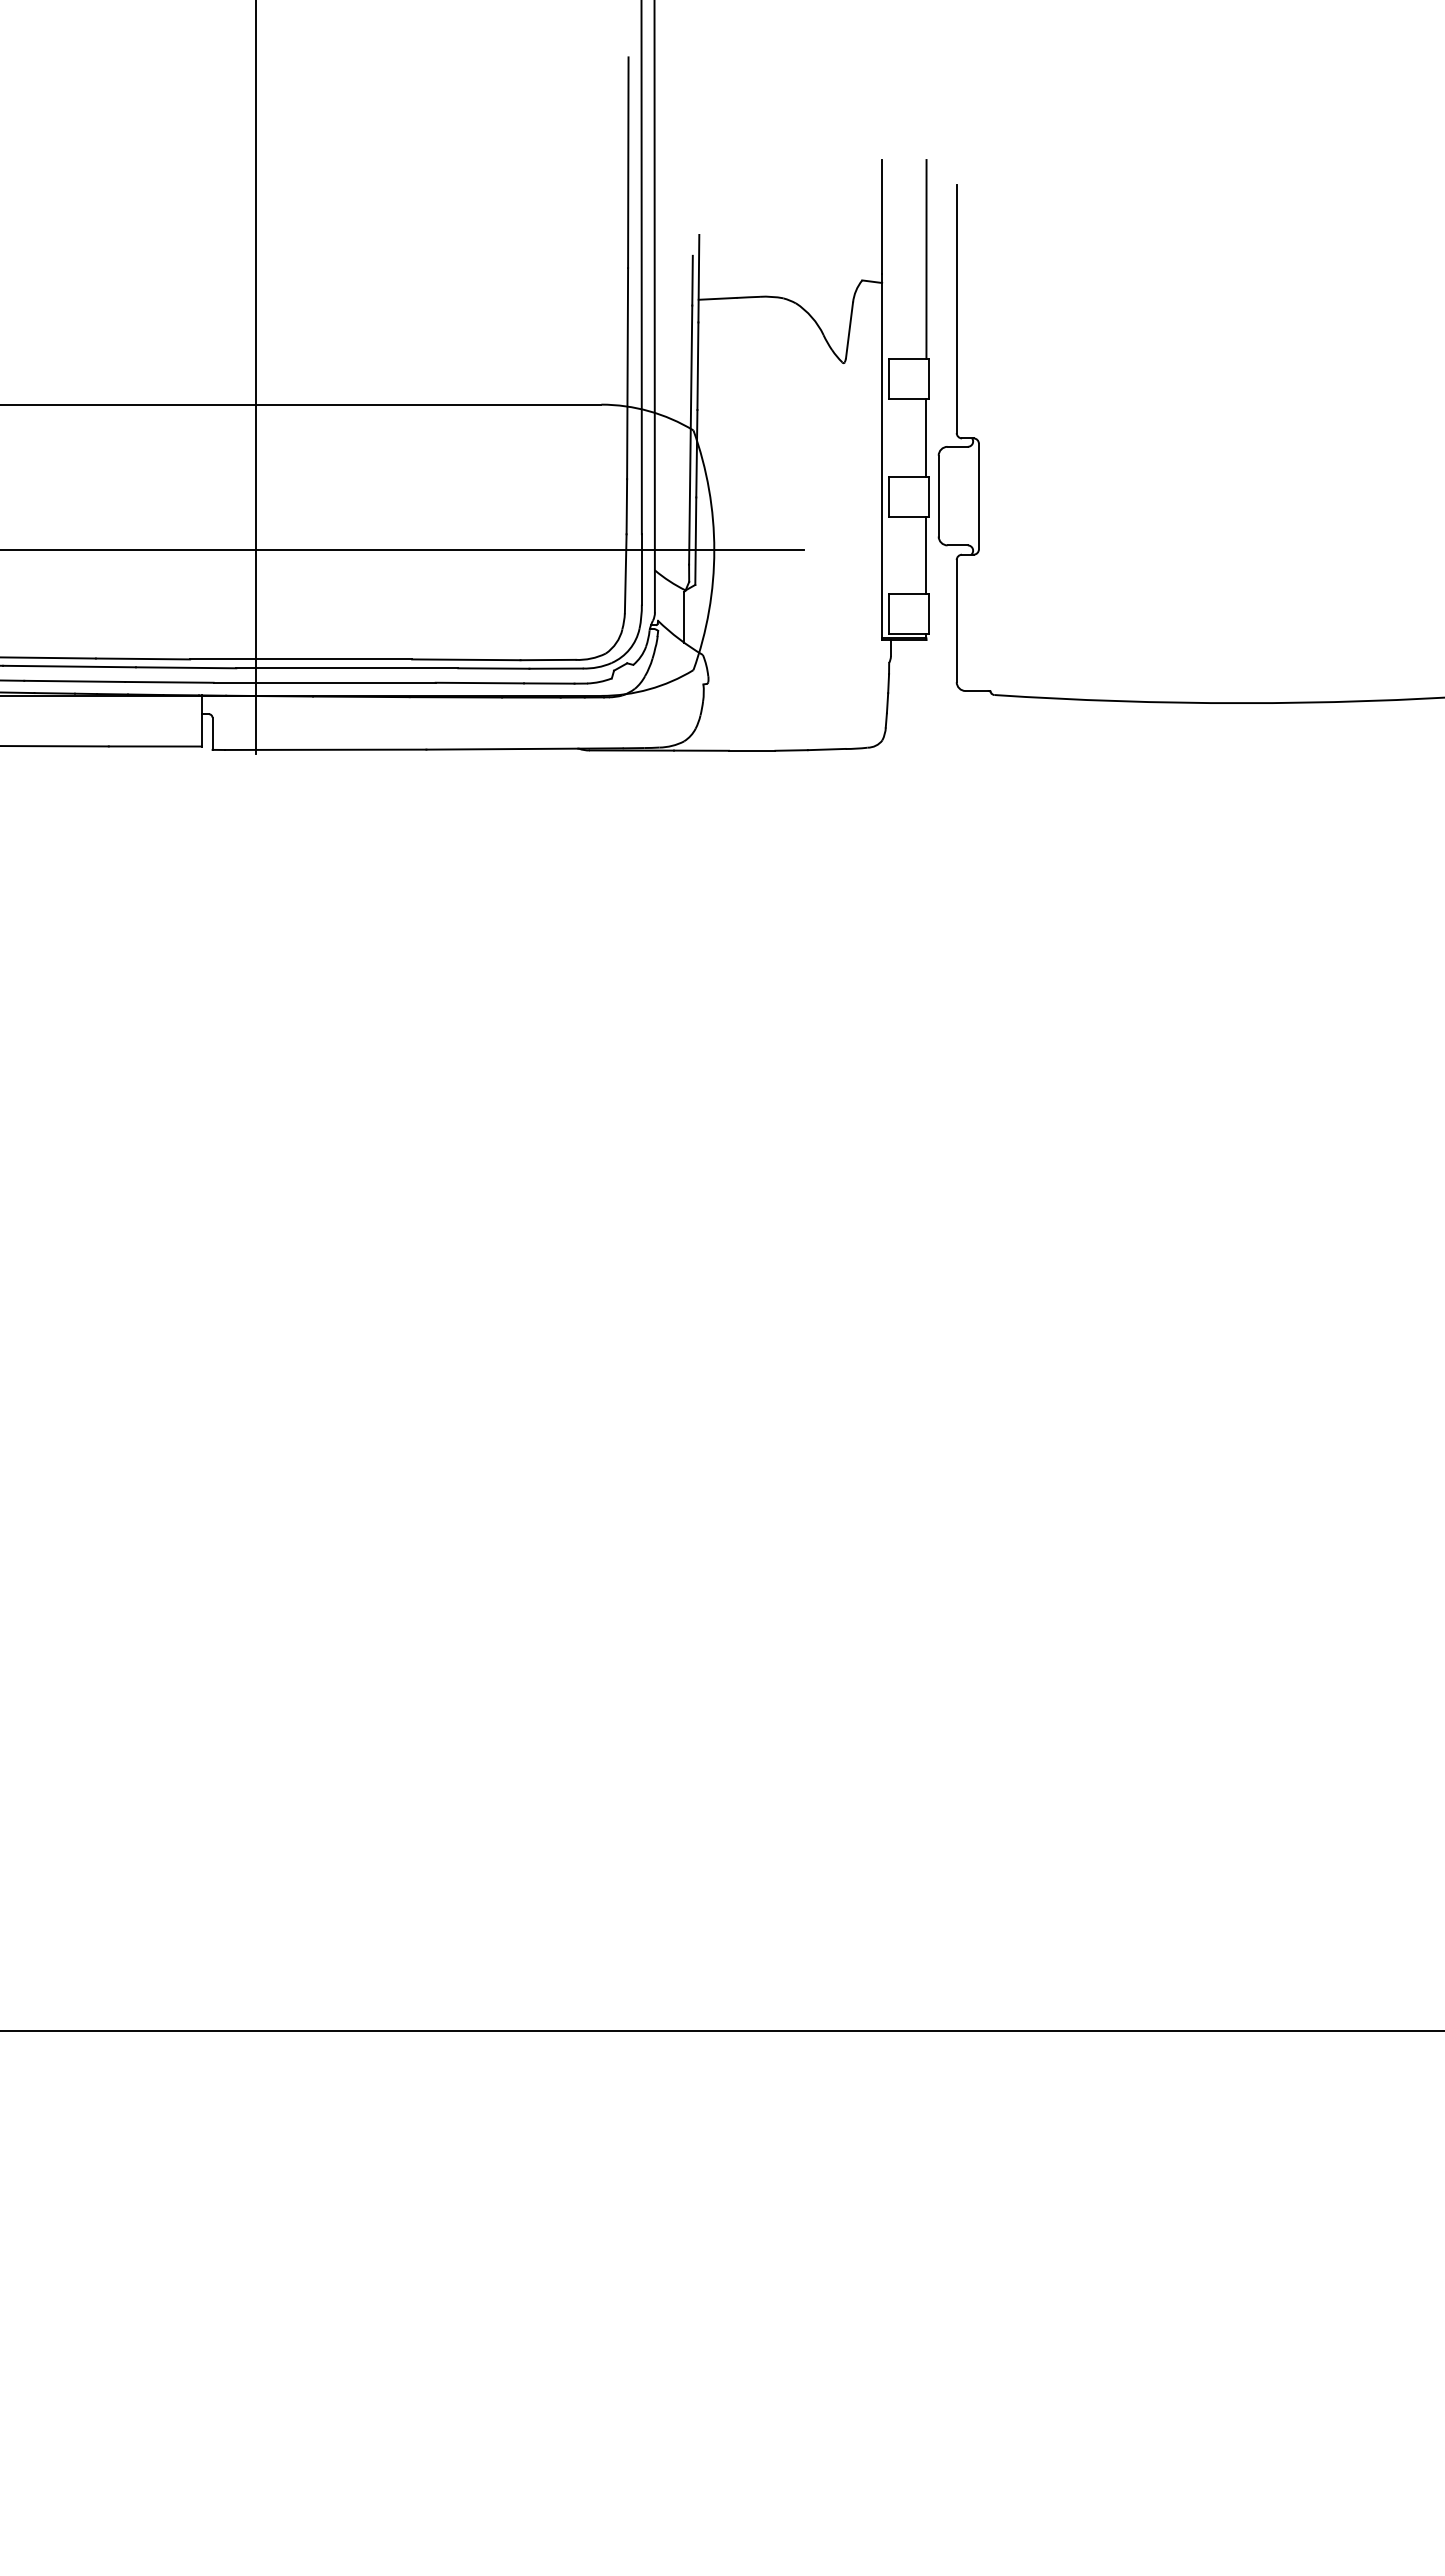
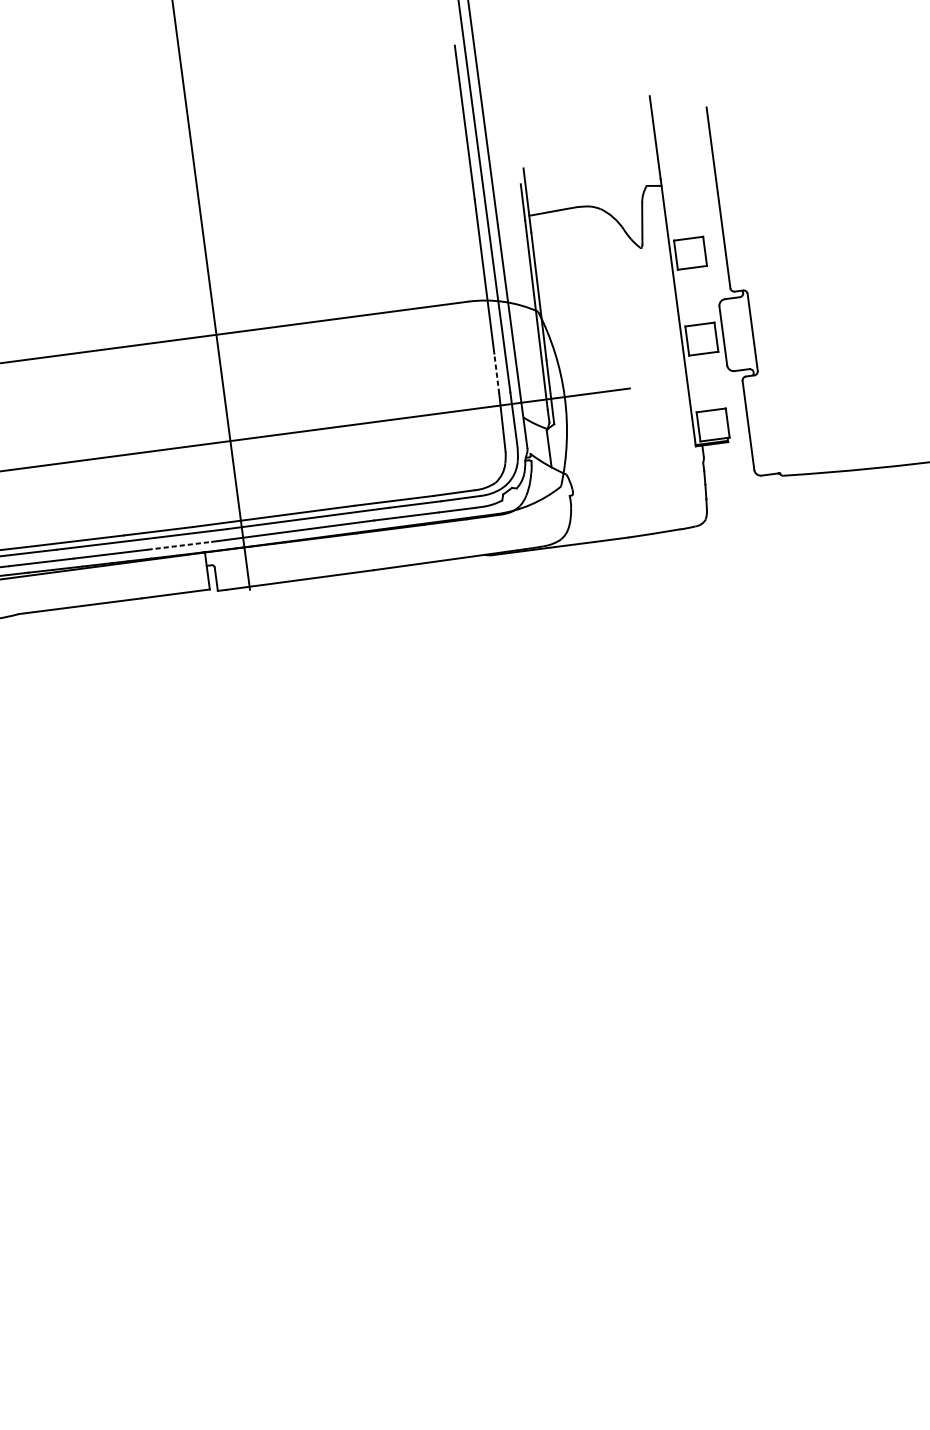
line: (926, 259) -> (691, 164), removed
line: (926, 437) -> (708, 294), removed
line: (626, 506) -> (496, 373), solid -> dashed
line: (926, 555) -> (720, 380), removed
line: (169, 682) -> (179, 545), solid -> dashed

